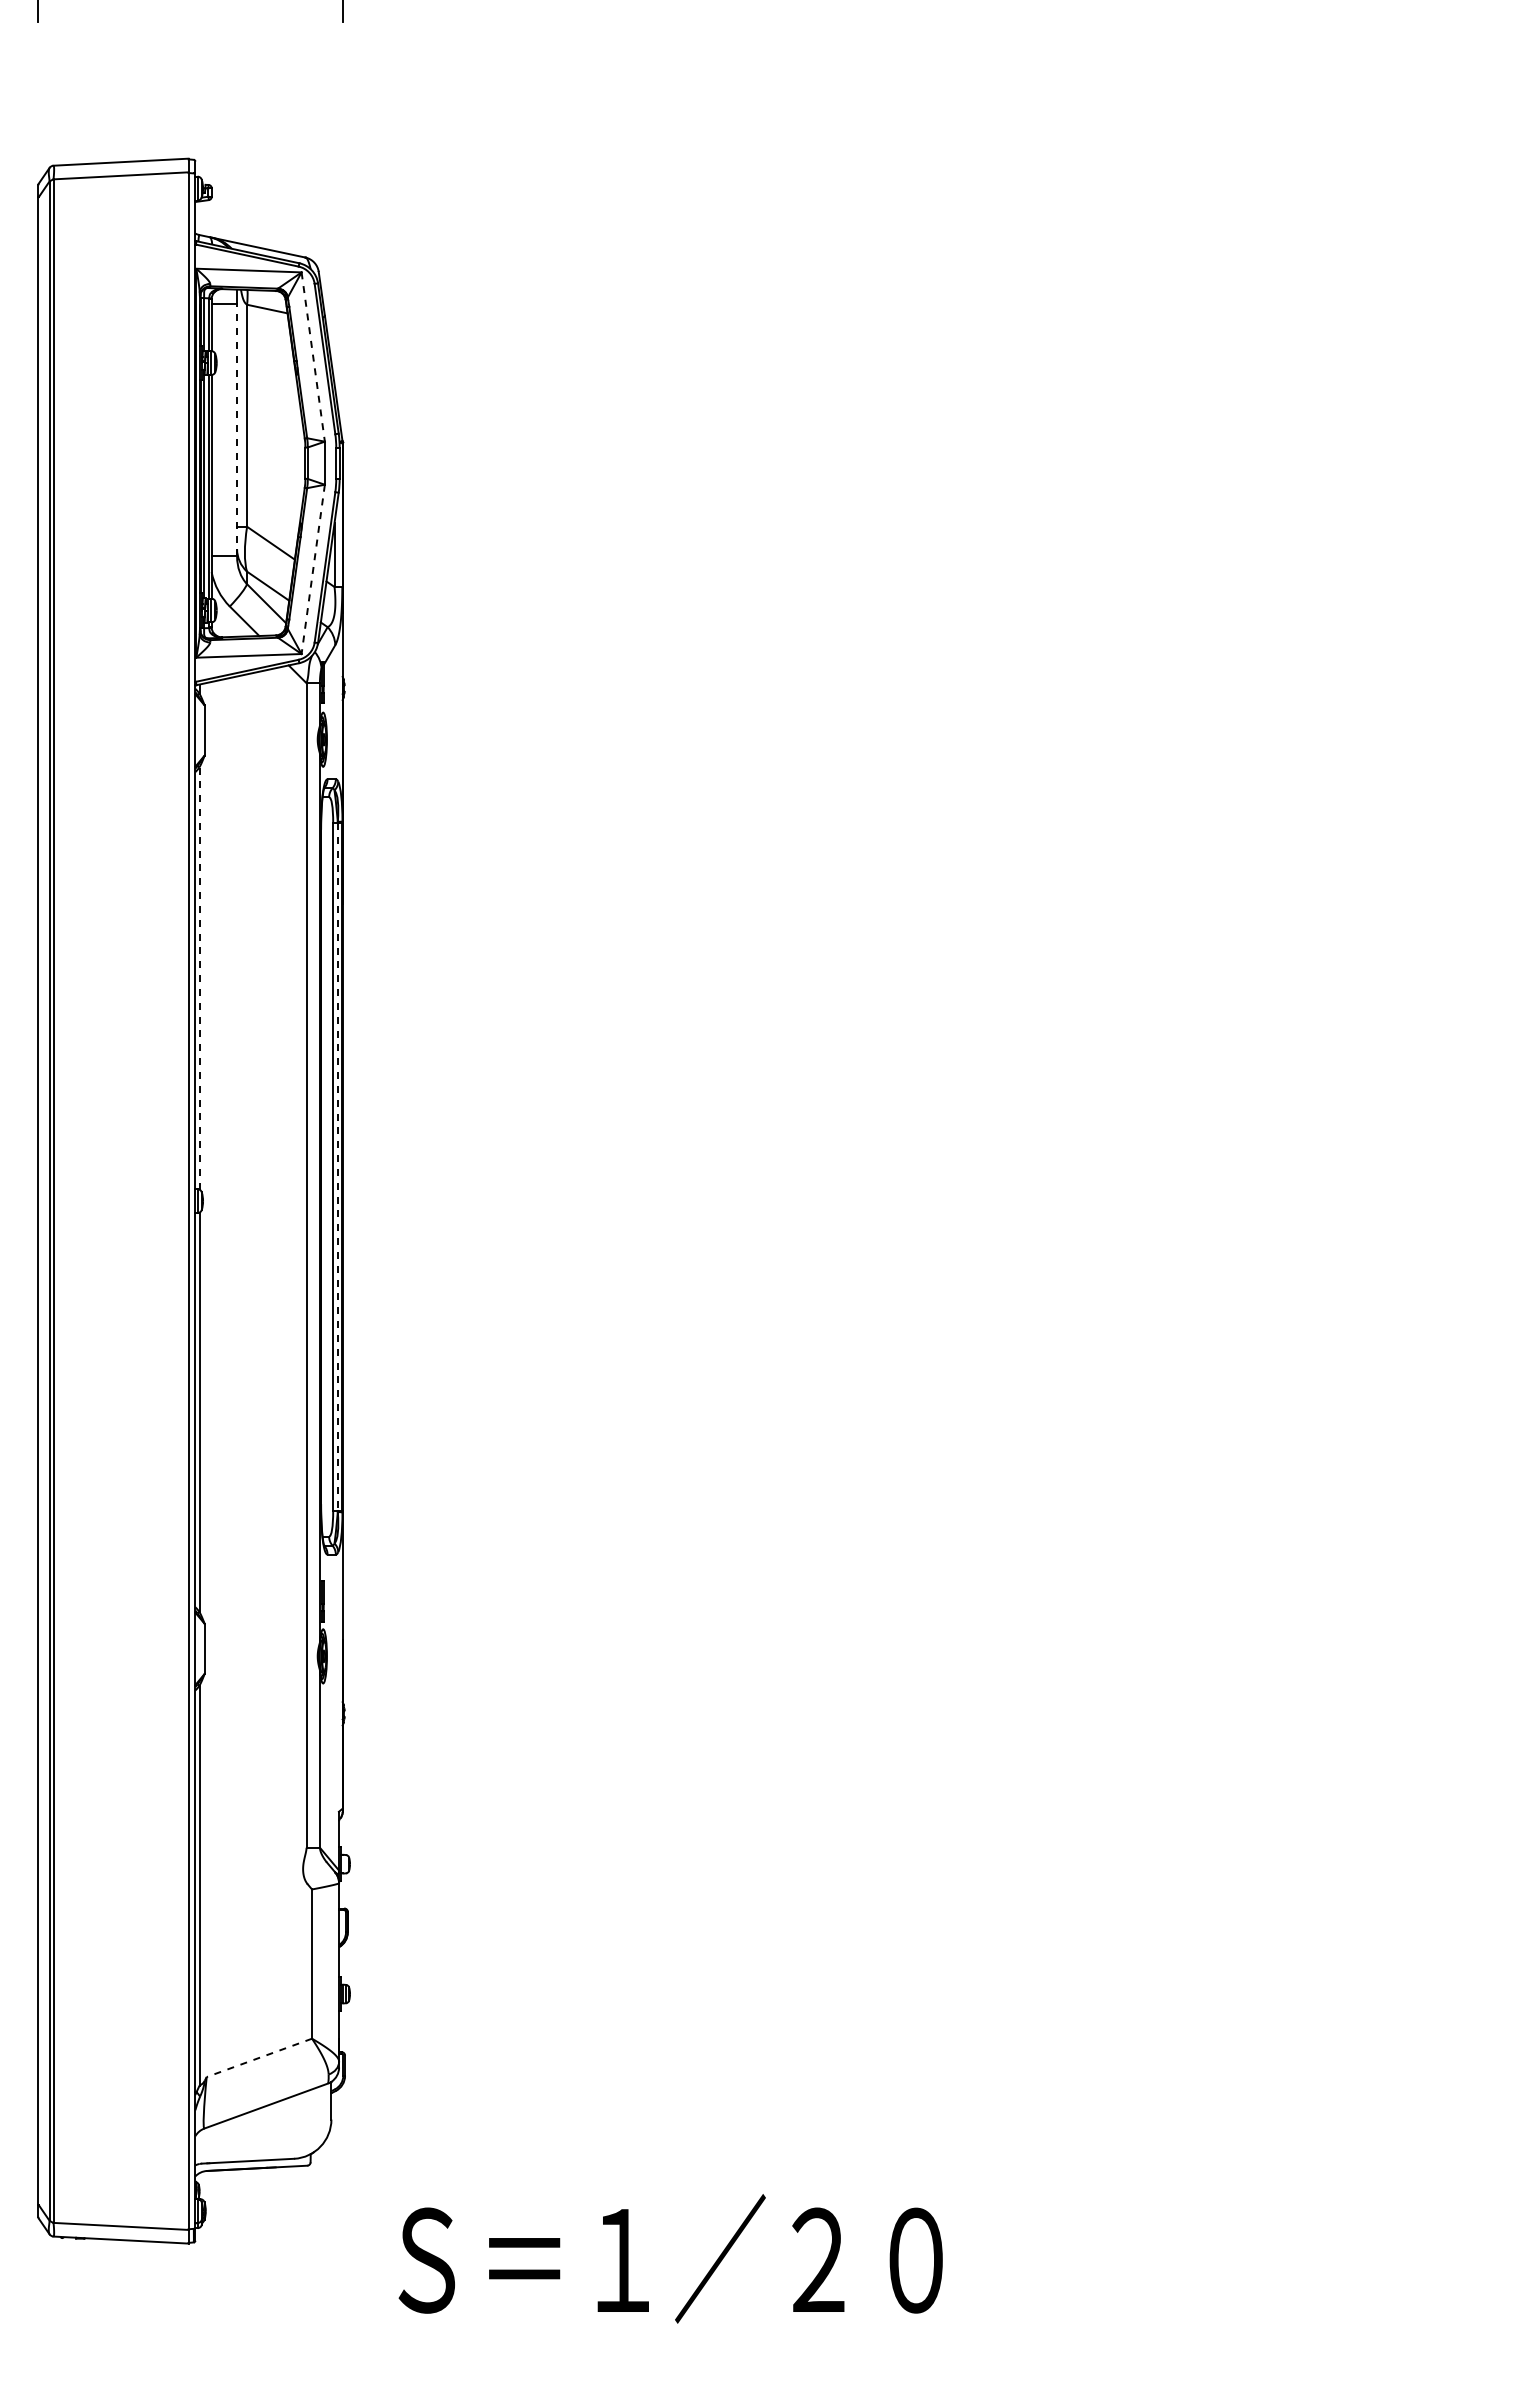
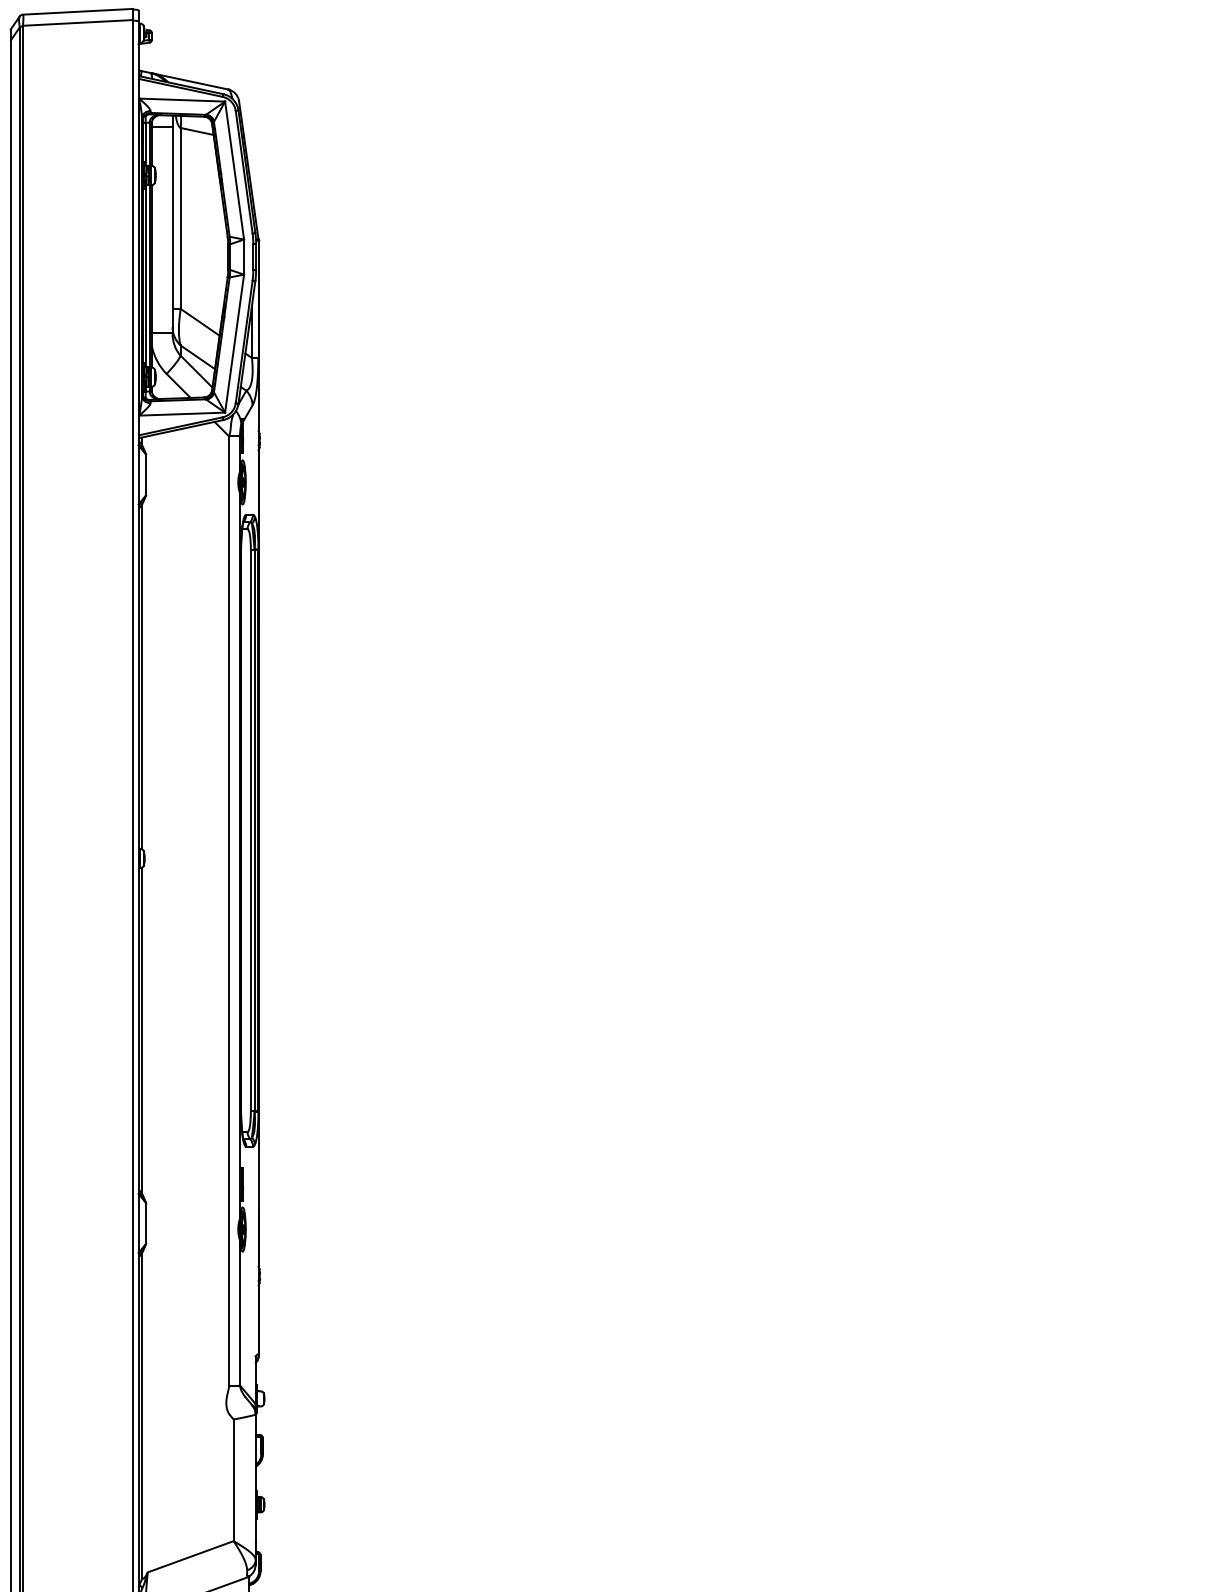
line: (313, 357) -> (234, 170), dashed -> solid
line: (237, 429) -> (172, 229), dashed -> solid
line: (313, 569) -> (234, 343), dashed -> solid
line: (199, 977) -> (141, 676), dashed -> solid
line: (337, 1166) -> (254, 830), dashed -> solid
line: (258, 2058) -> (189, 1557), dashed -> solid

